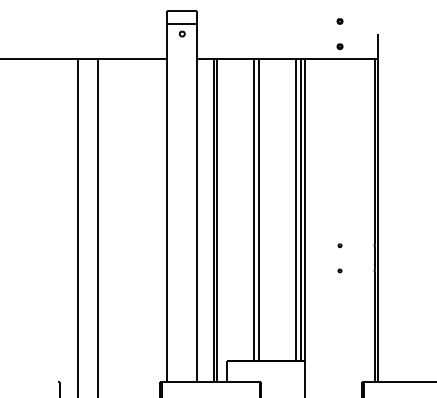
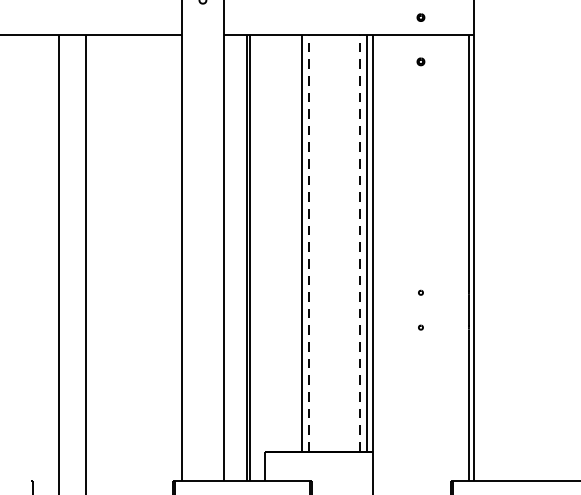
part: (339, 78) -> (420, 61), added
line: (258, 209) -> (308, 242), solid -> dashed
line: (296, 209) -> (360, 242), solid -> dashed

